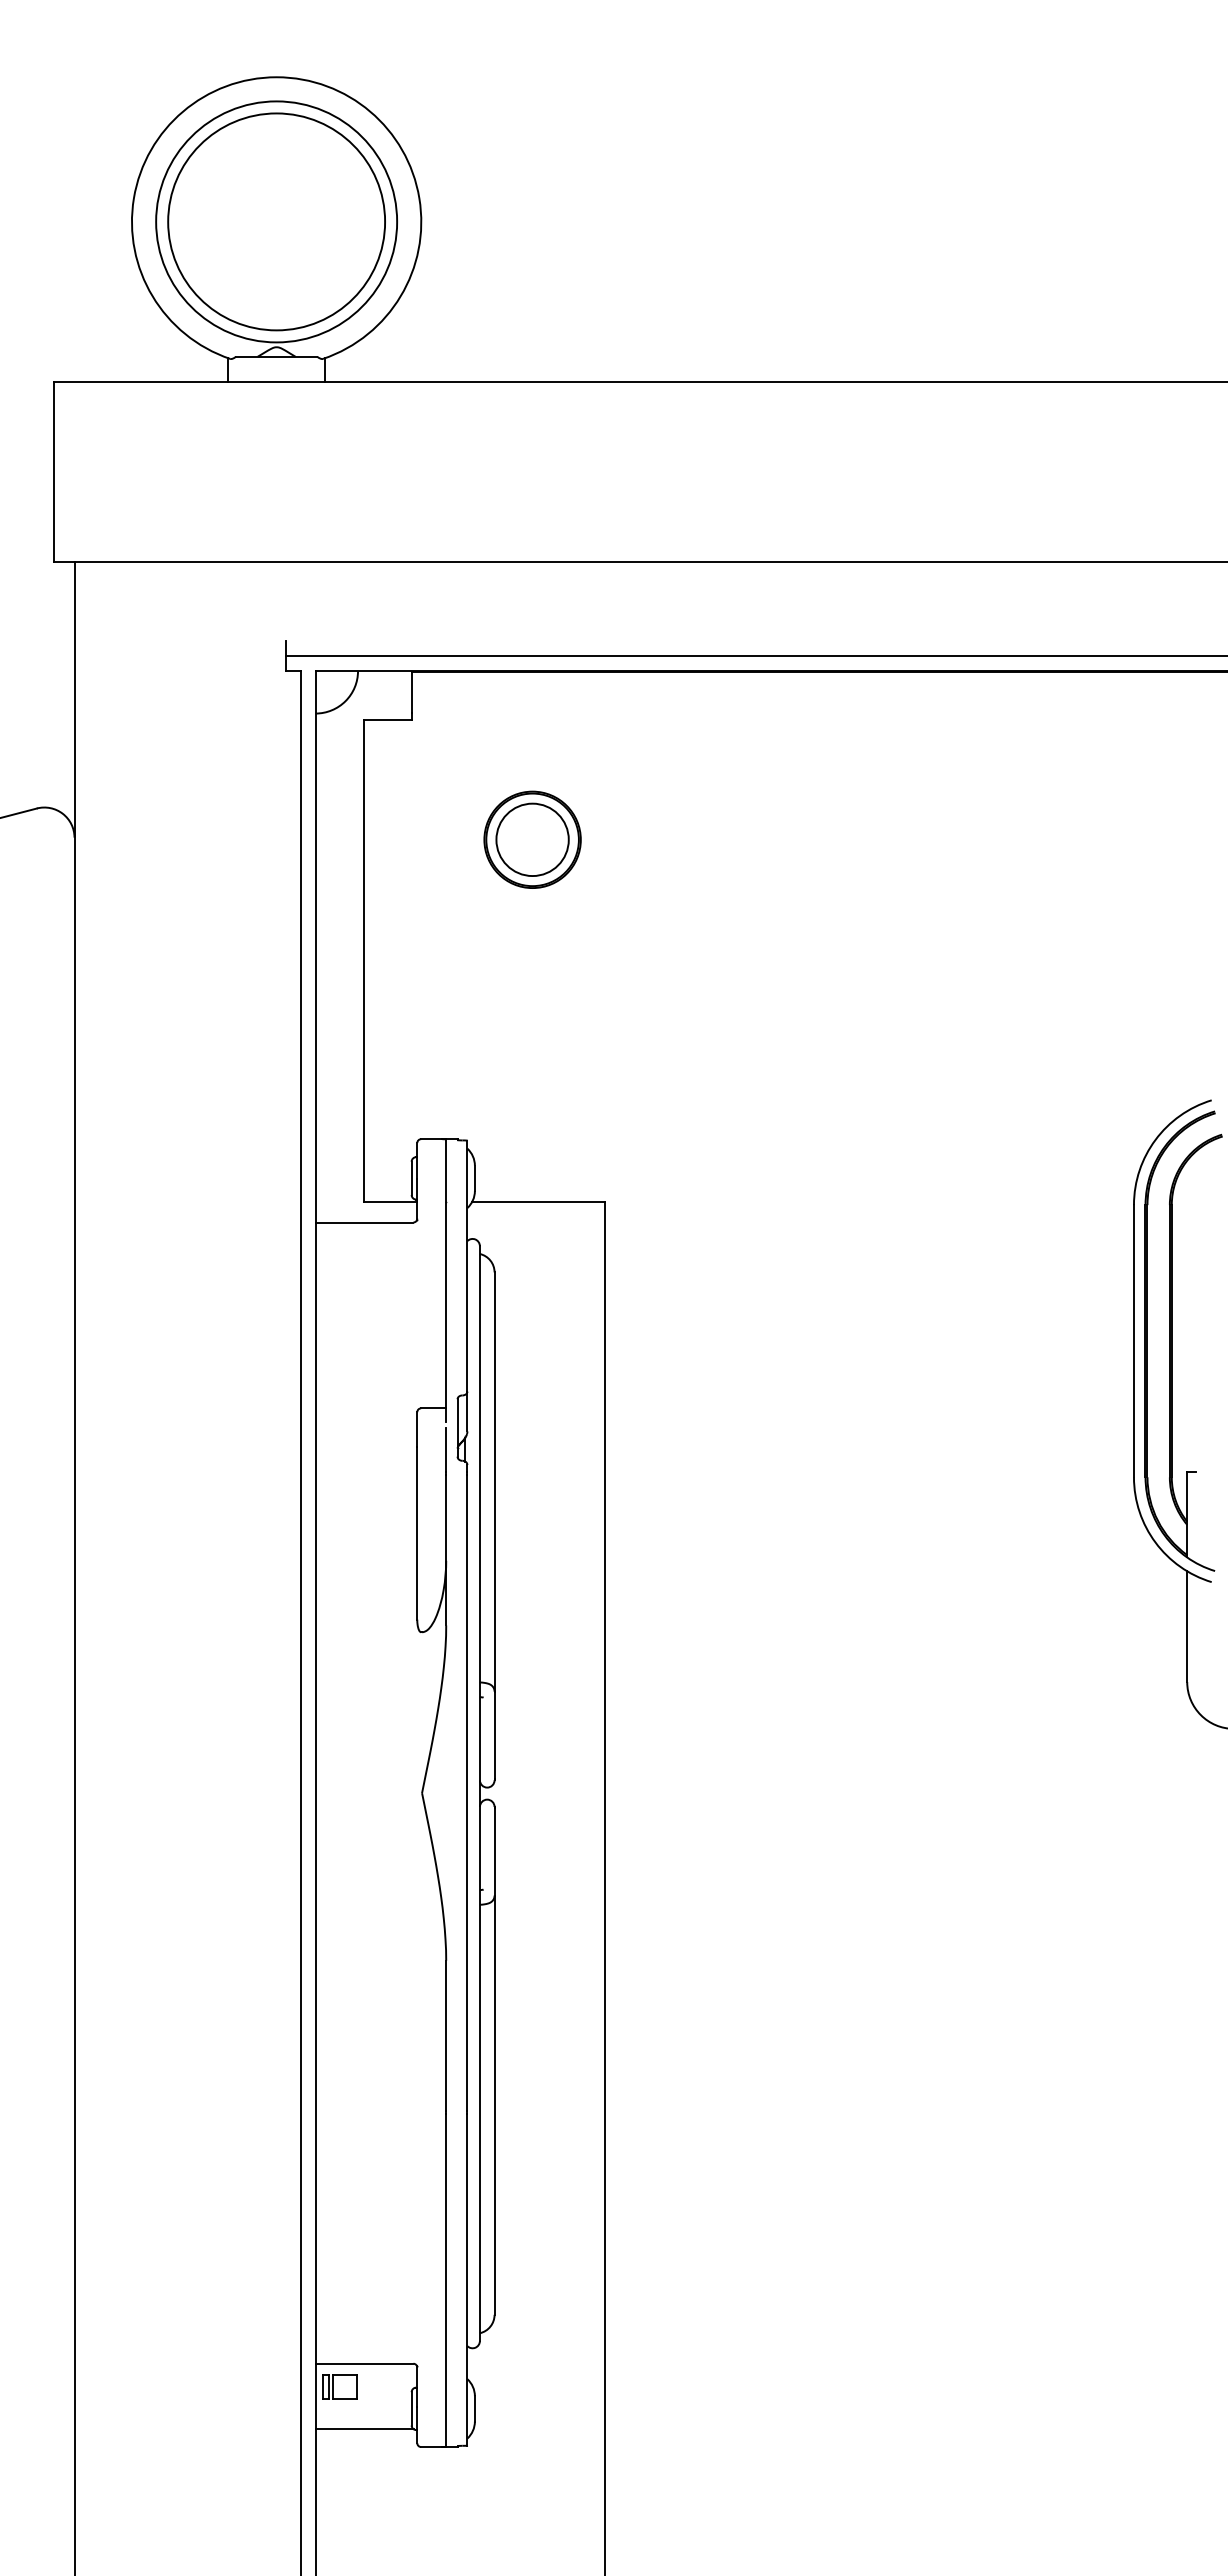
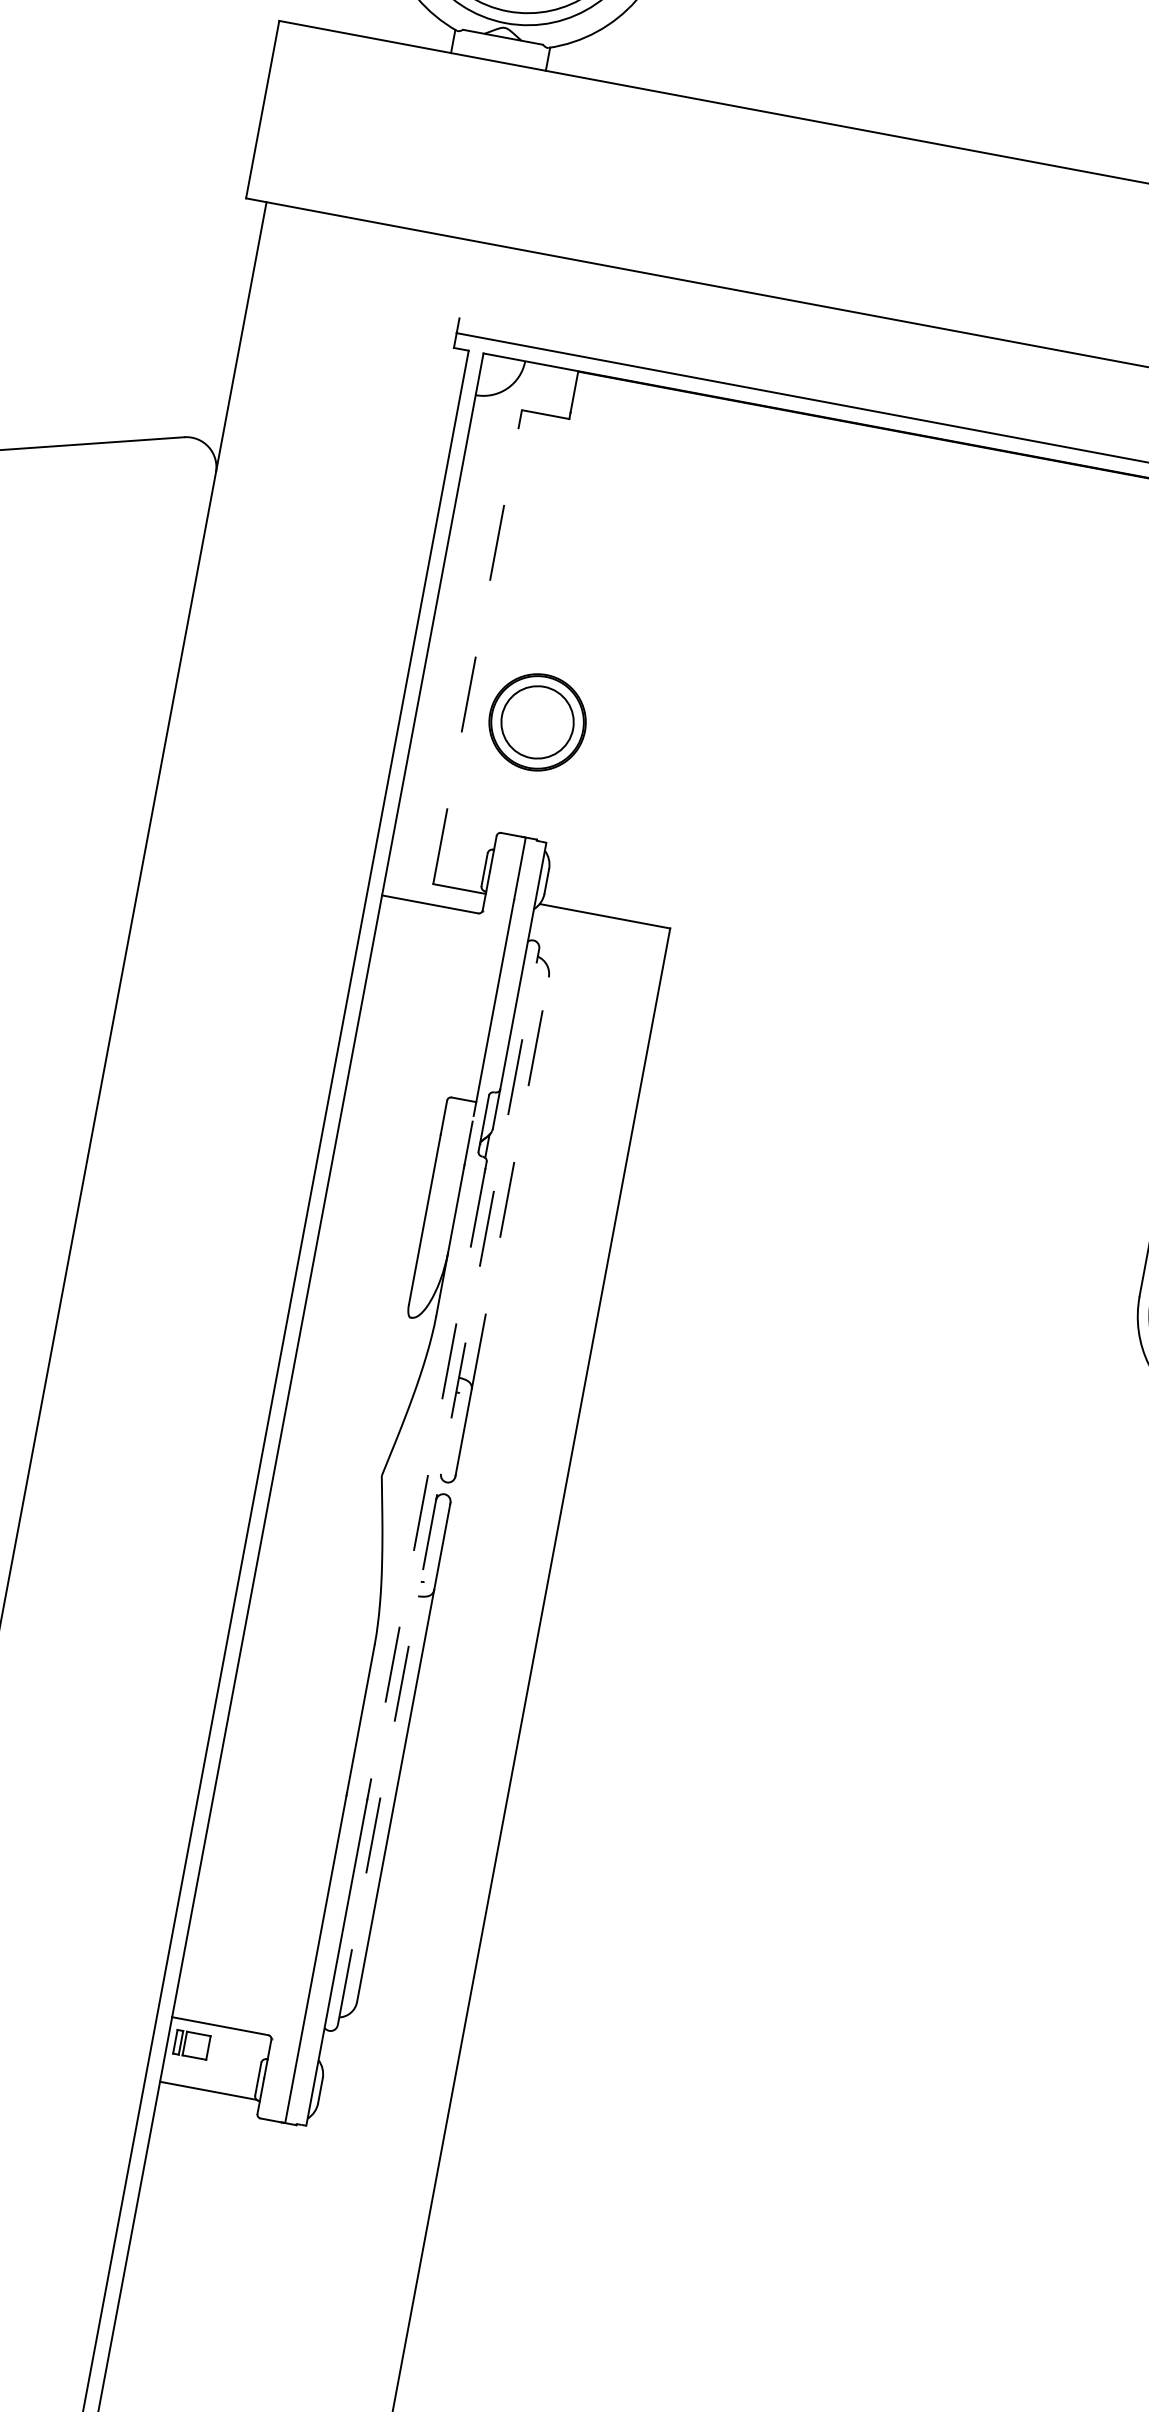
part: (532, 839) -> (537, 722), moved
line: (363, 960) -> (477, 646), solid -> dashed
line: (494, 1482) -> (510, 1183), solid -> dashed
line: (467, 1793) -> (426, 1484), solid -> dashed
line: (479, 1793) -> (438, 1486), solid -> dashed

